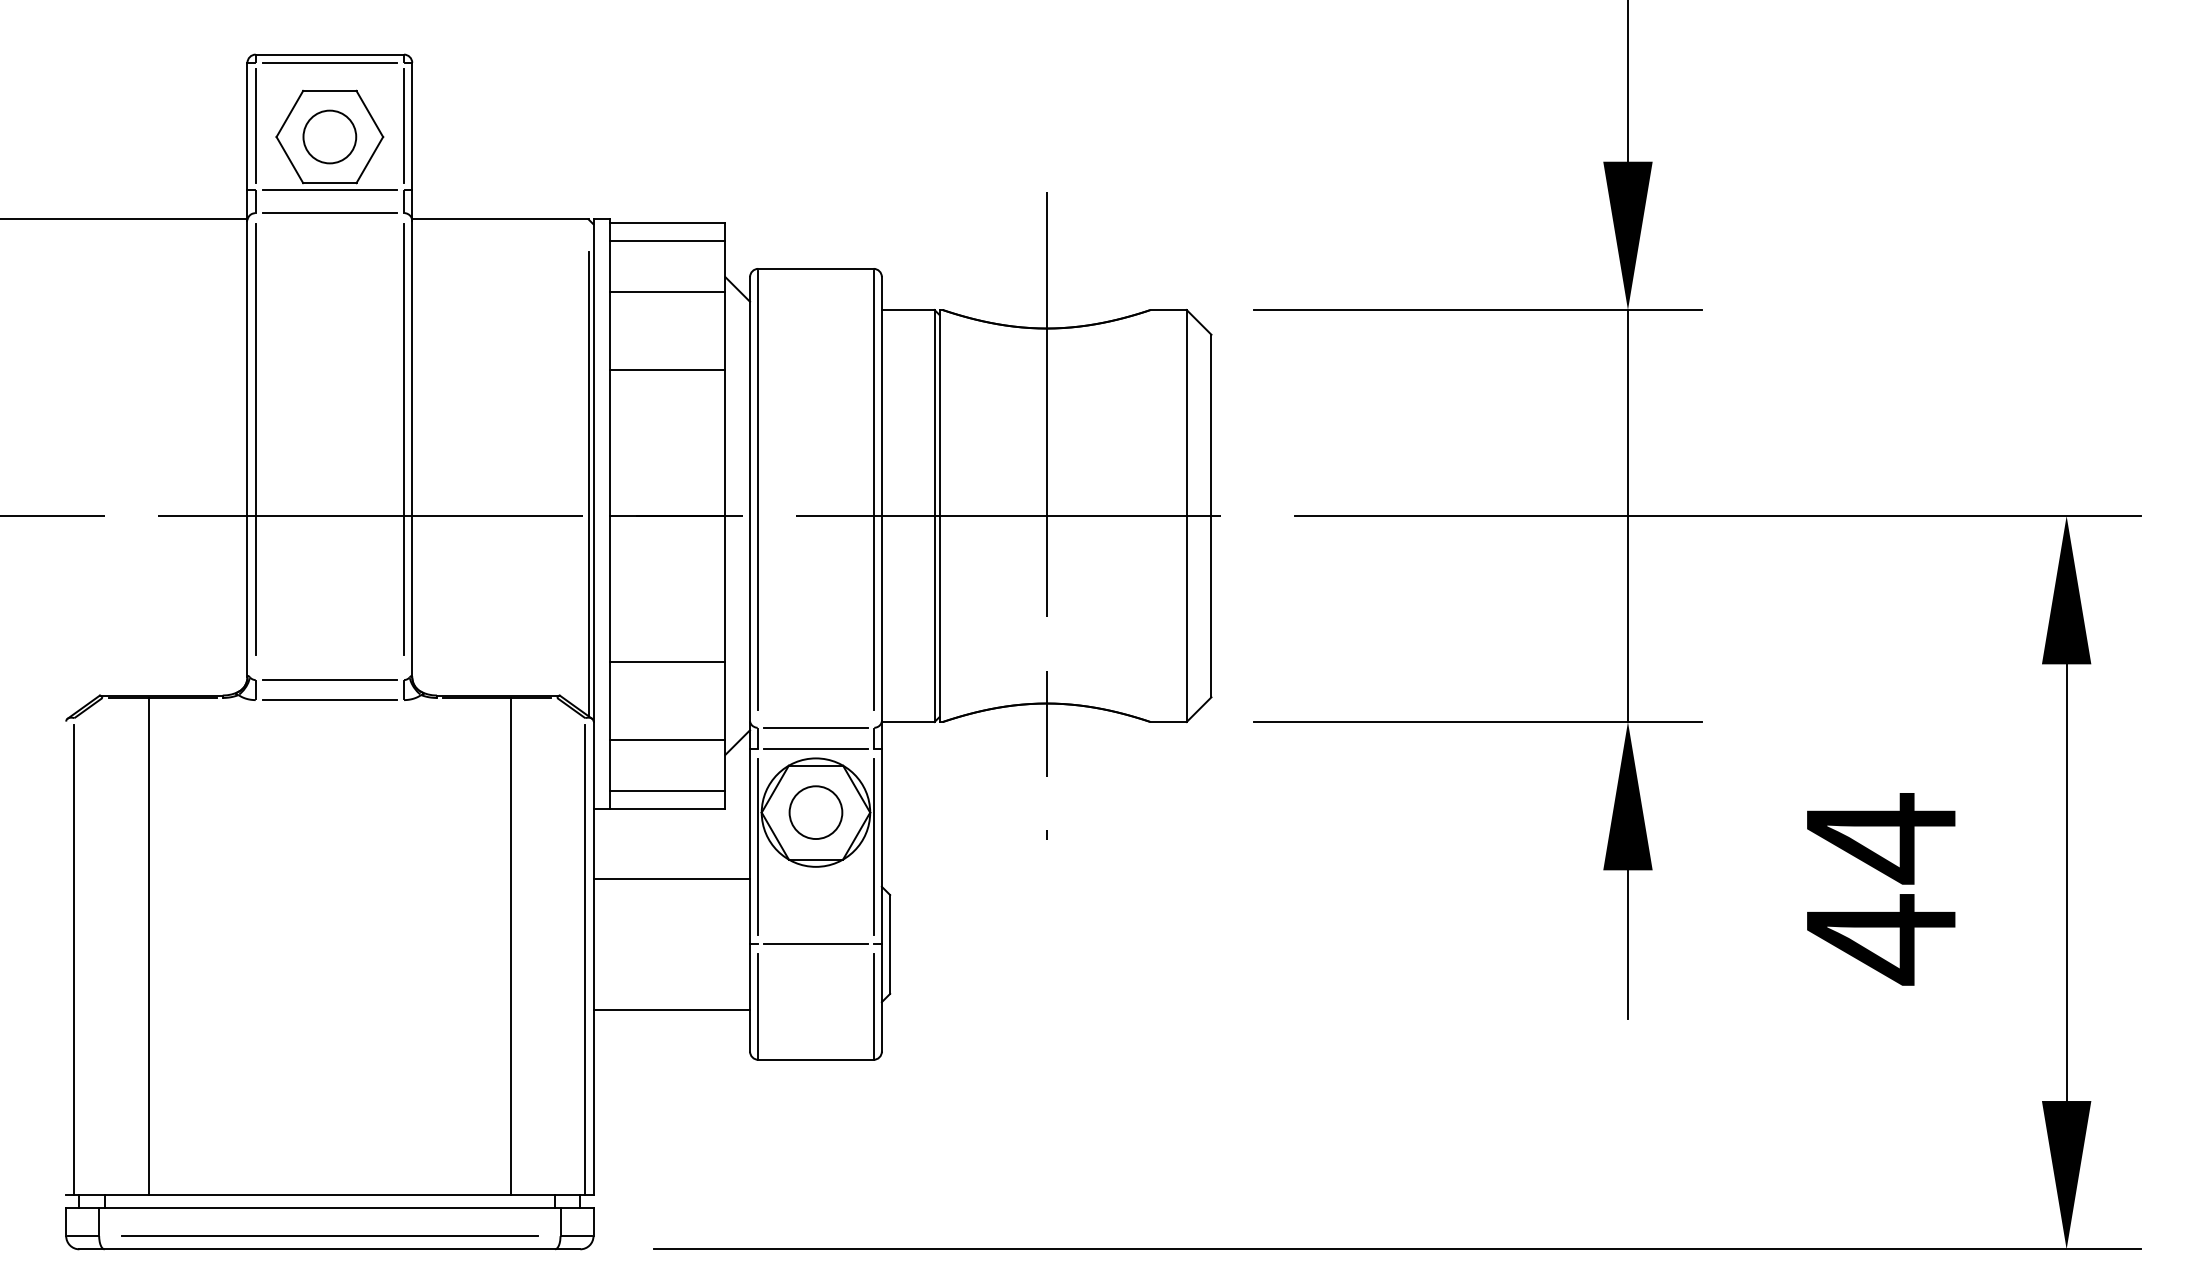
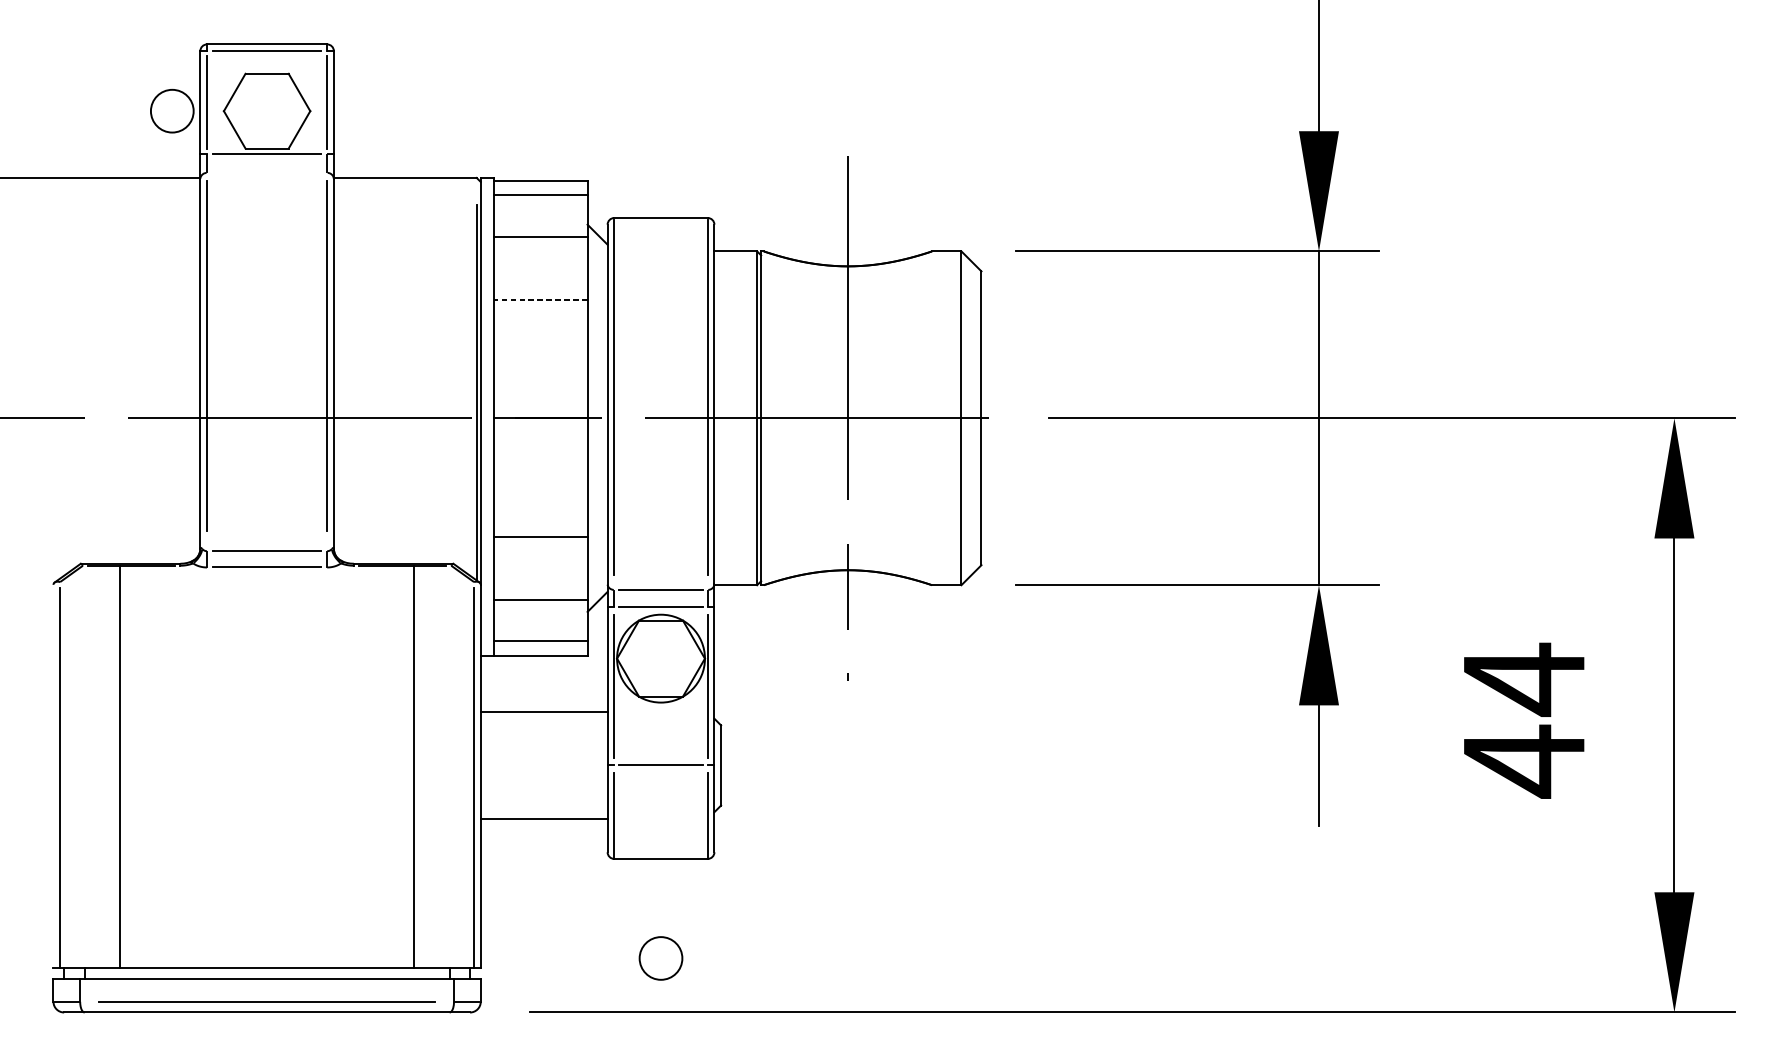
circle: (329, 136) -> (172, 110), moved
line: (329, 213) -> (266, 173), removed
line: (667, 369) -> (540, 299), solid -> dashed
circle: (815, 812) -> (660, 958), moved

